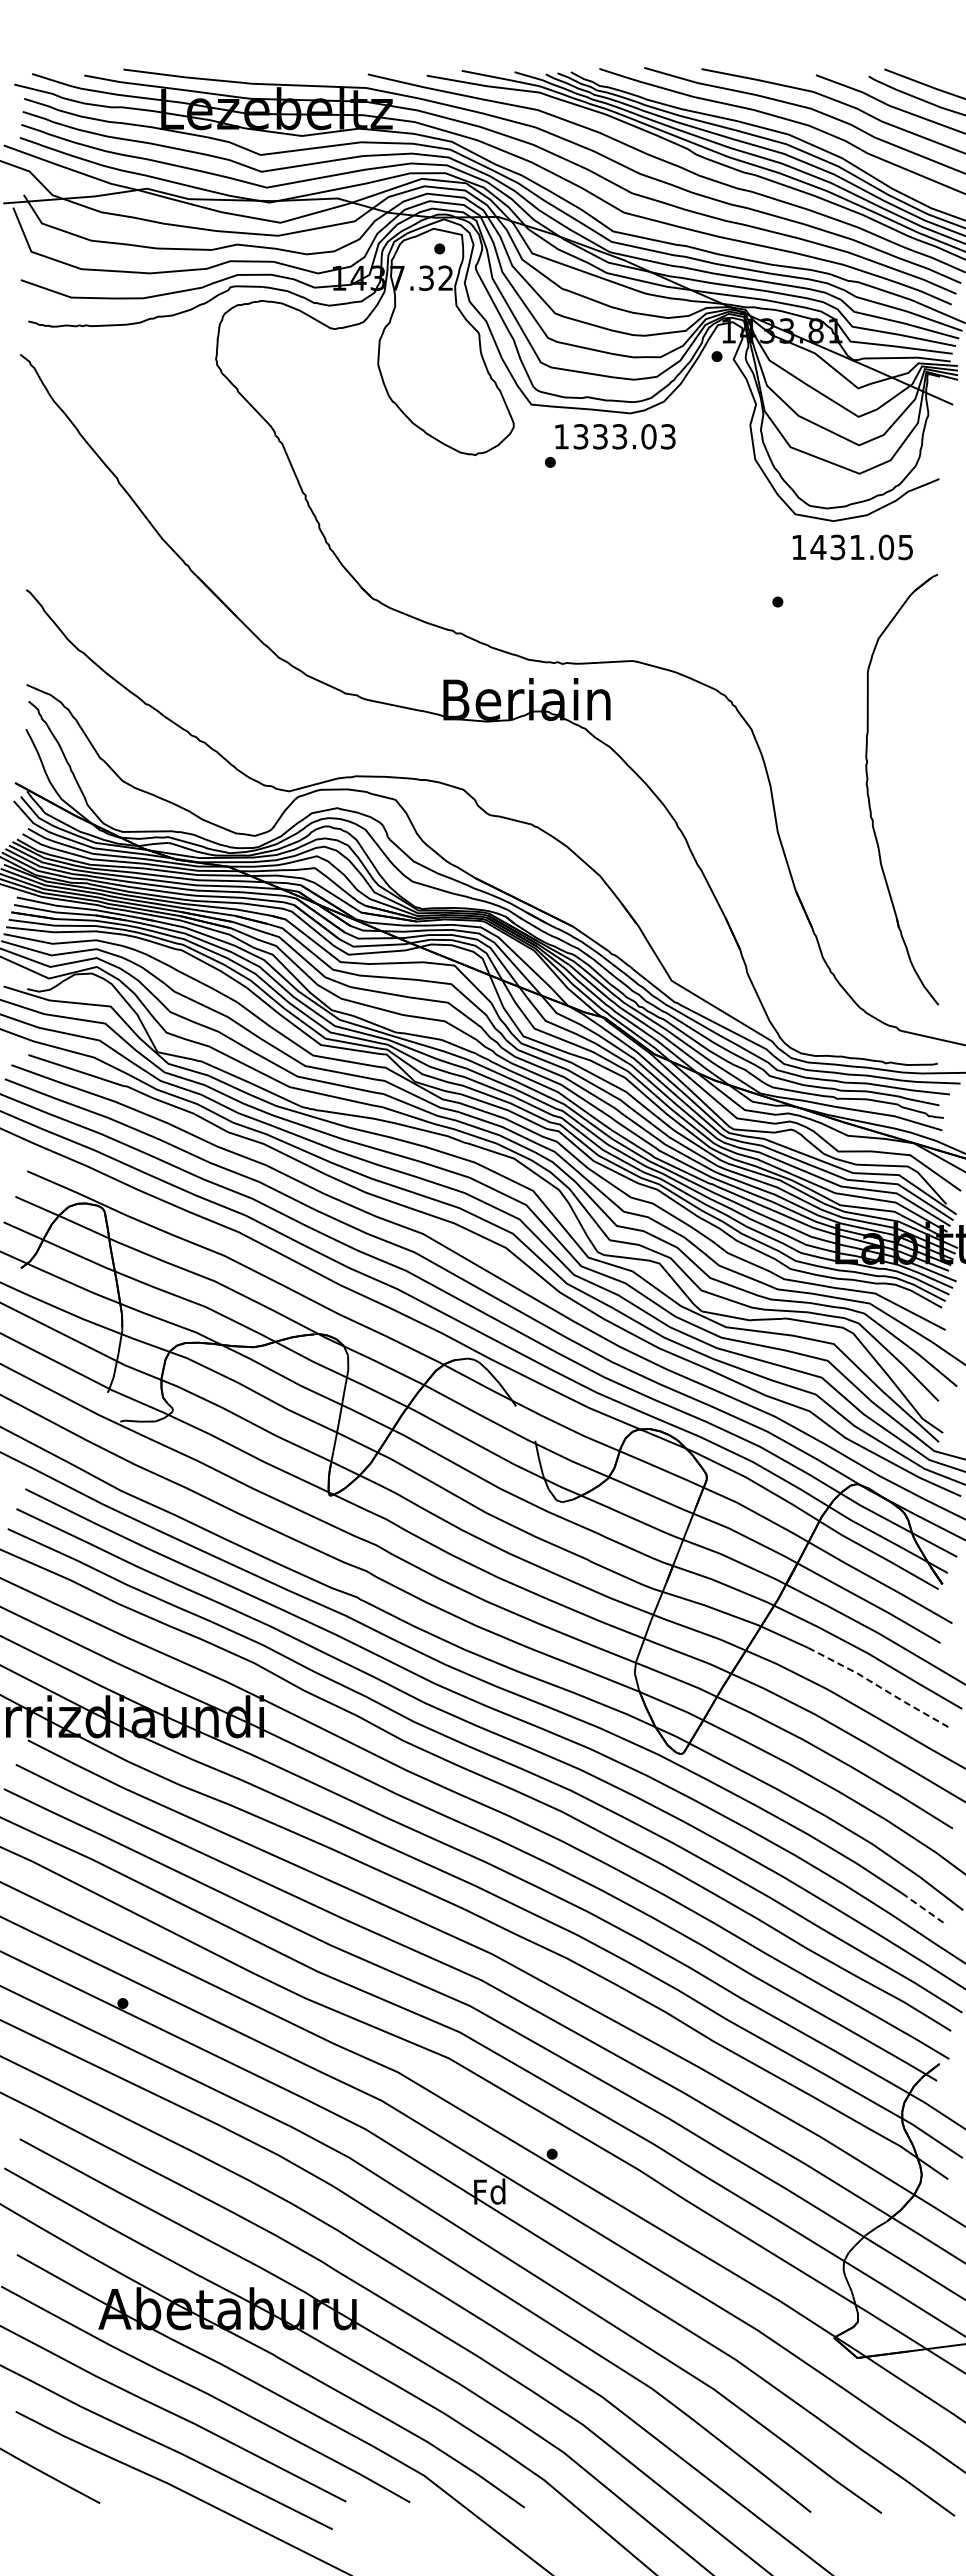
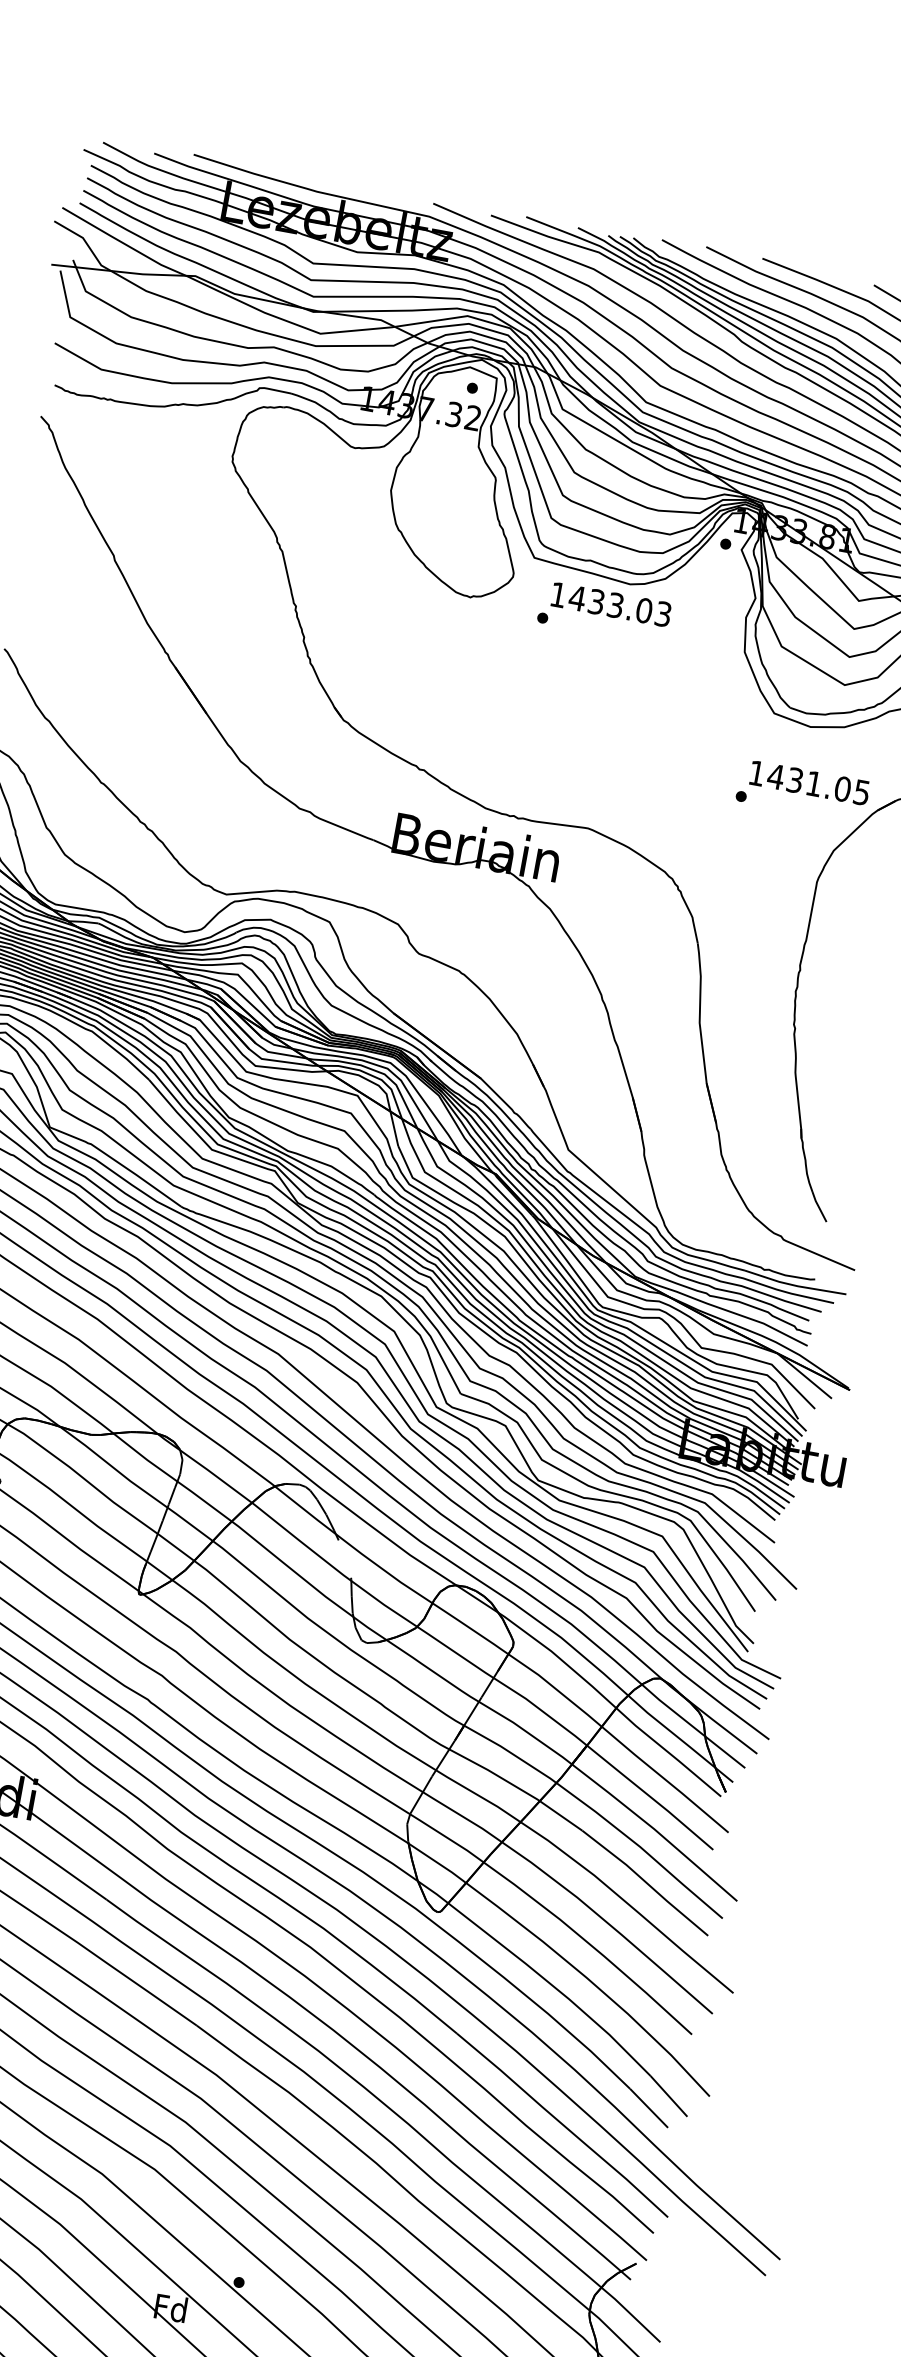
text: (580, 436) -> (577, 598), 1333.03 -> 1433.03
text: (852, 547) -> (809, 783), moved
line: (880, 1687) -> (646, 1882), dashed -> solid
line: (924, 1909) -> (649, 2108), dashed -> solid

